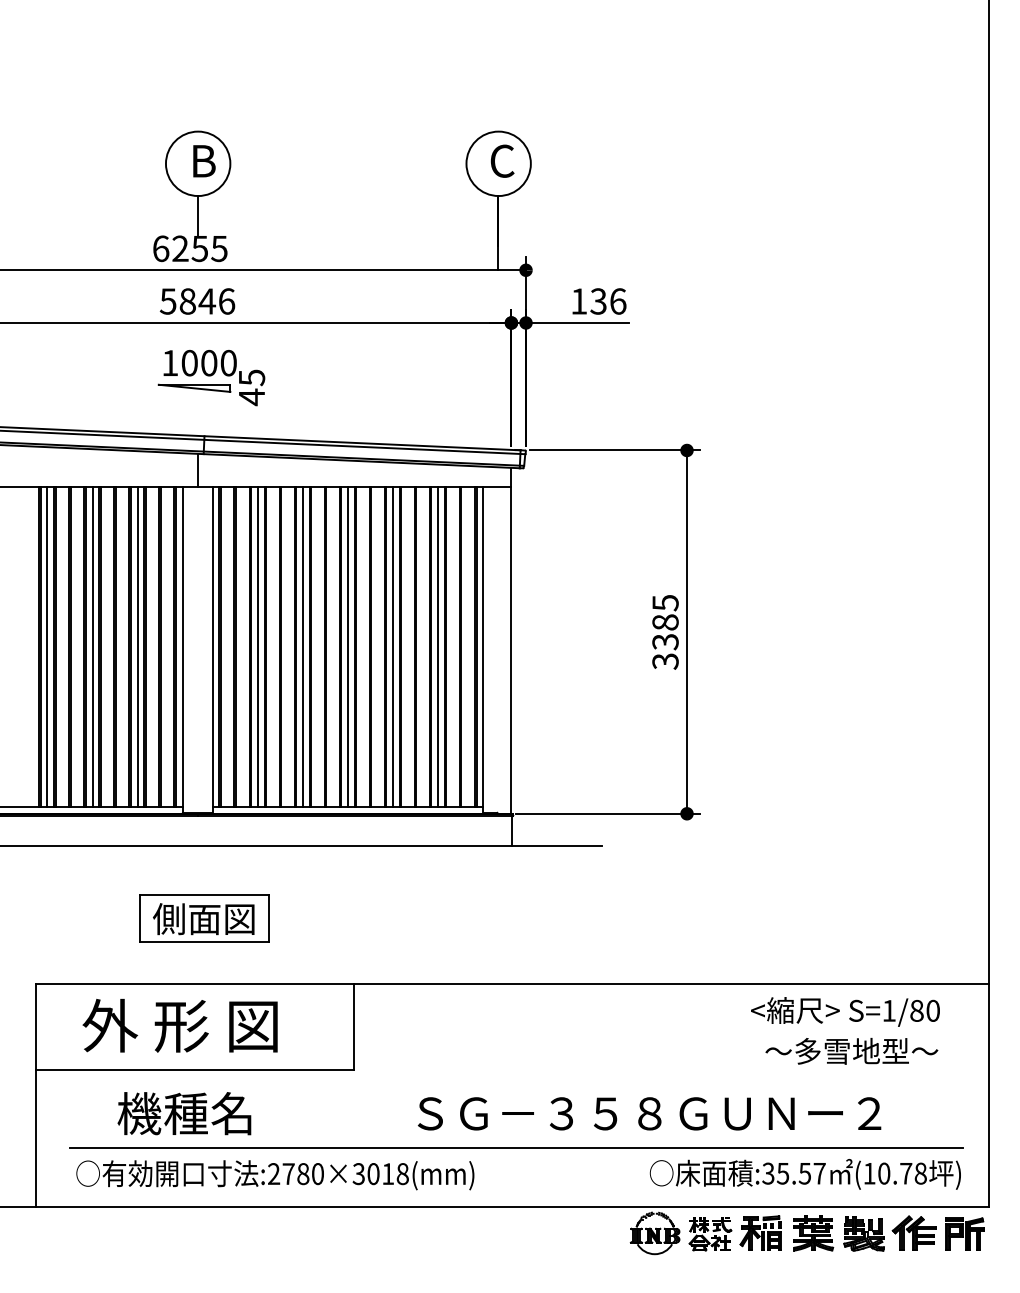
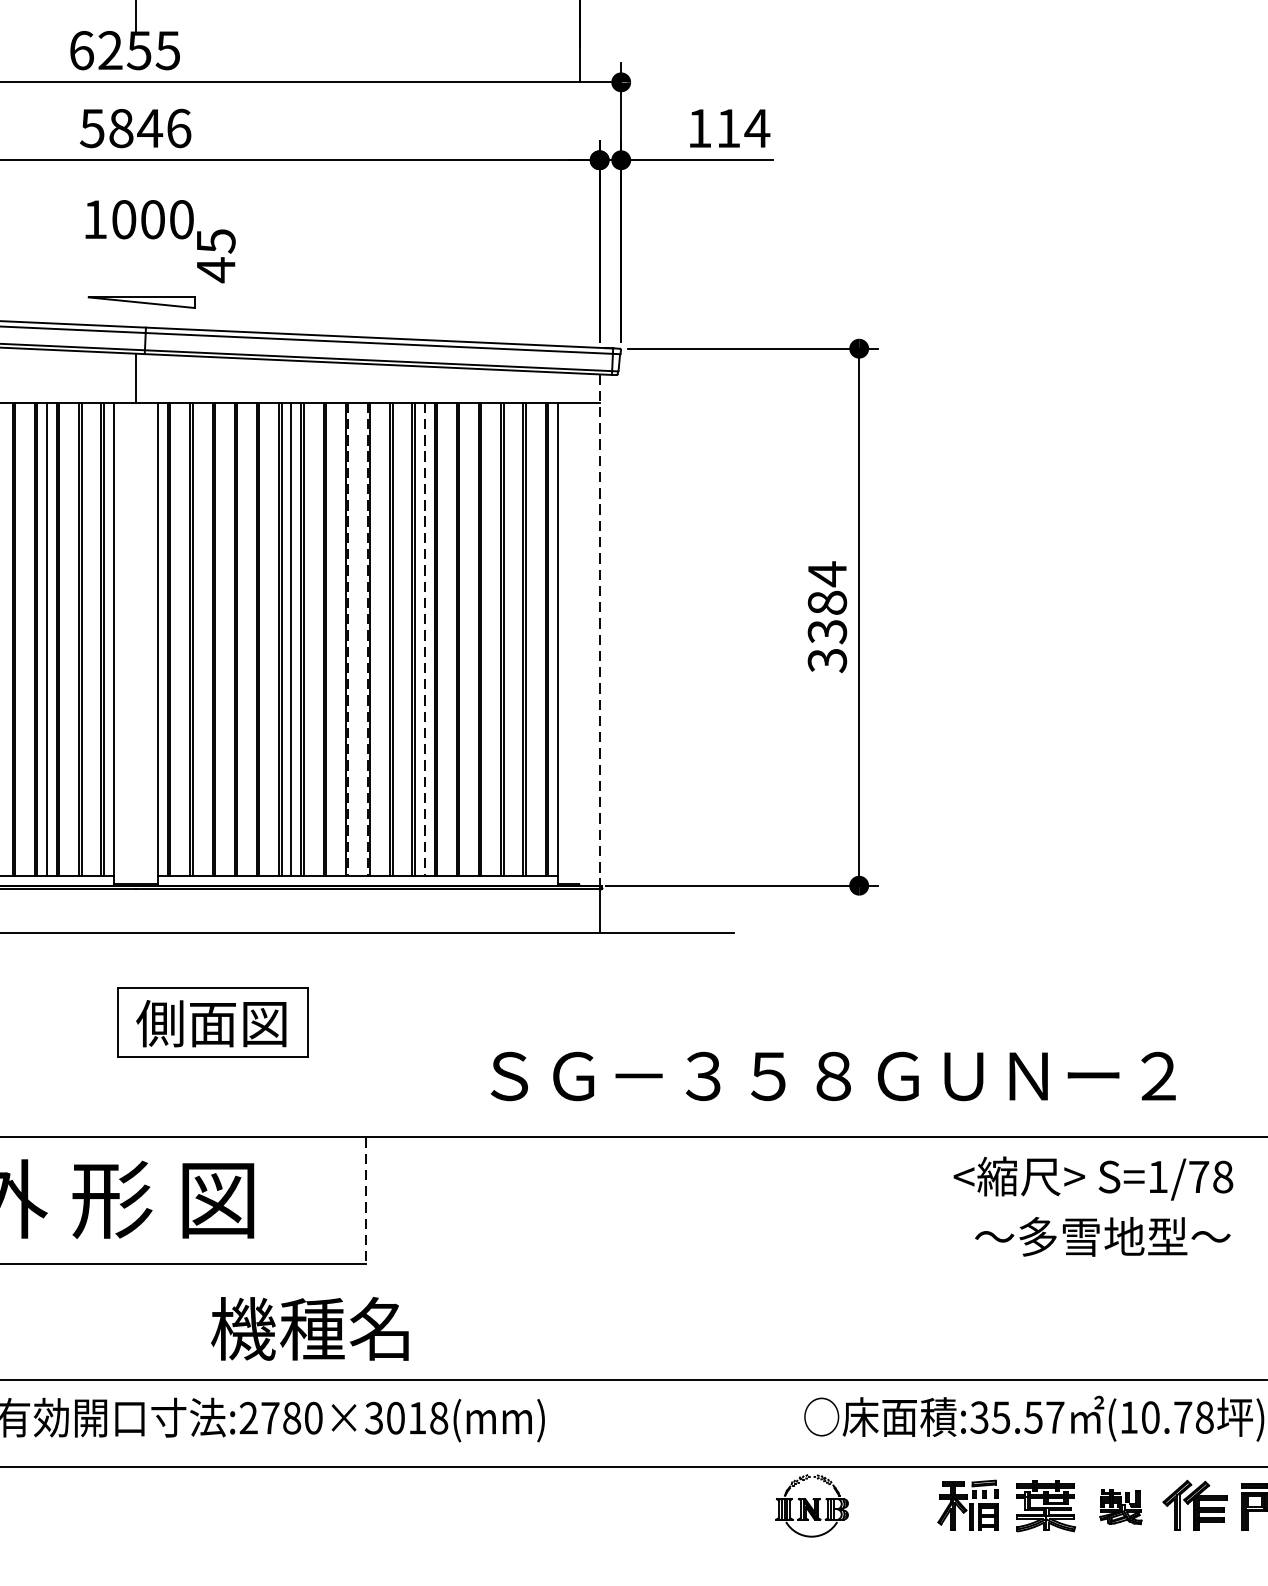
text: (608, 301) -> (743, 128), 136 -> 114
part: (194, 387) -> (141, 301), moved
text: (665, 602) -> (827, 573), 3385 -> 3384
line: (511, 640) -> (599, 629), solid -> dashed
line: (257, 646) -> (224, 638), removed
line: (347, 646) -> (357, 638), removed
line: (438, 646) -> (491, 638), removed
line: (341, 647) -> (348, 639), solid -> dashed
line: (354, 647) -> (367, 639), solid -> dashed
line: (393, 647) -> (425, 639), solid -> dashed
part: (204, 918) -> (212, 1022), moved
text: (924, 1010) -> (1210, 1176), S=1/80 -> S=1/78
line: (353, 1026) -> (366, 1200), solid -> dashed
text: (184, 1113) -> (310, 1328), moved
text: (649, 1113) -> (833, 1075), moved
part: (863, 1233) -> (1120, 1506), size x0.7
part: (710, 1234) -> (893, 1507), removed

